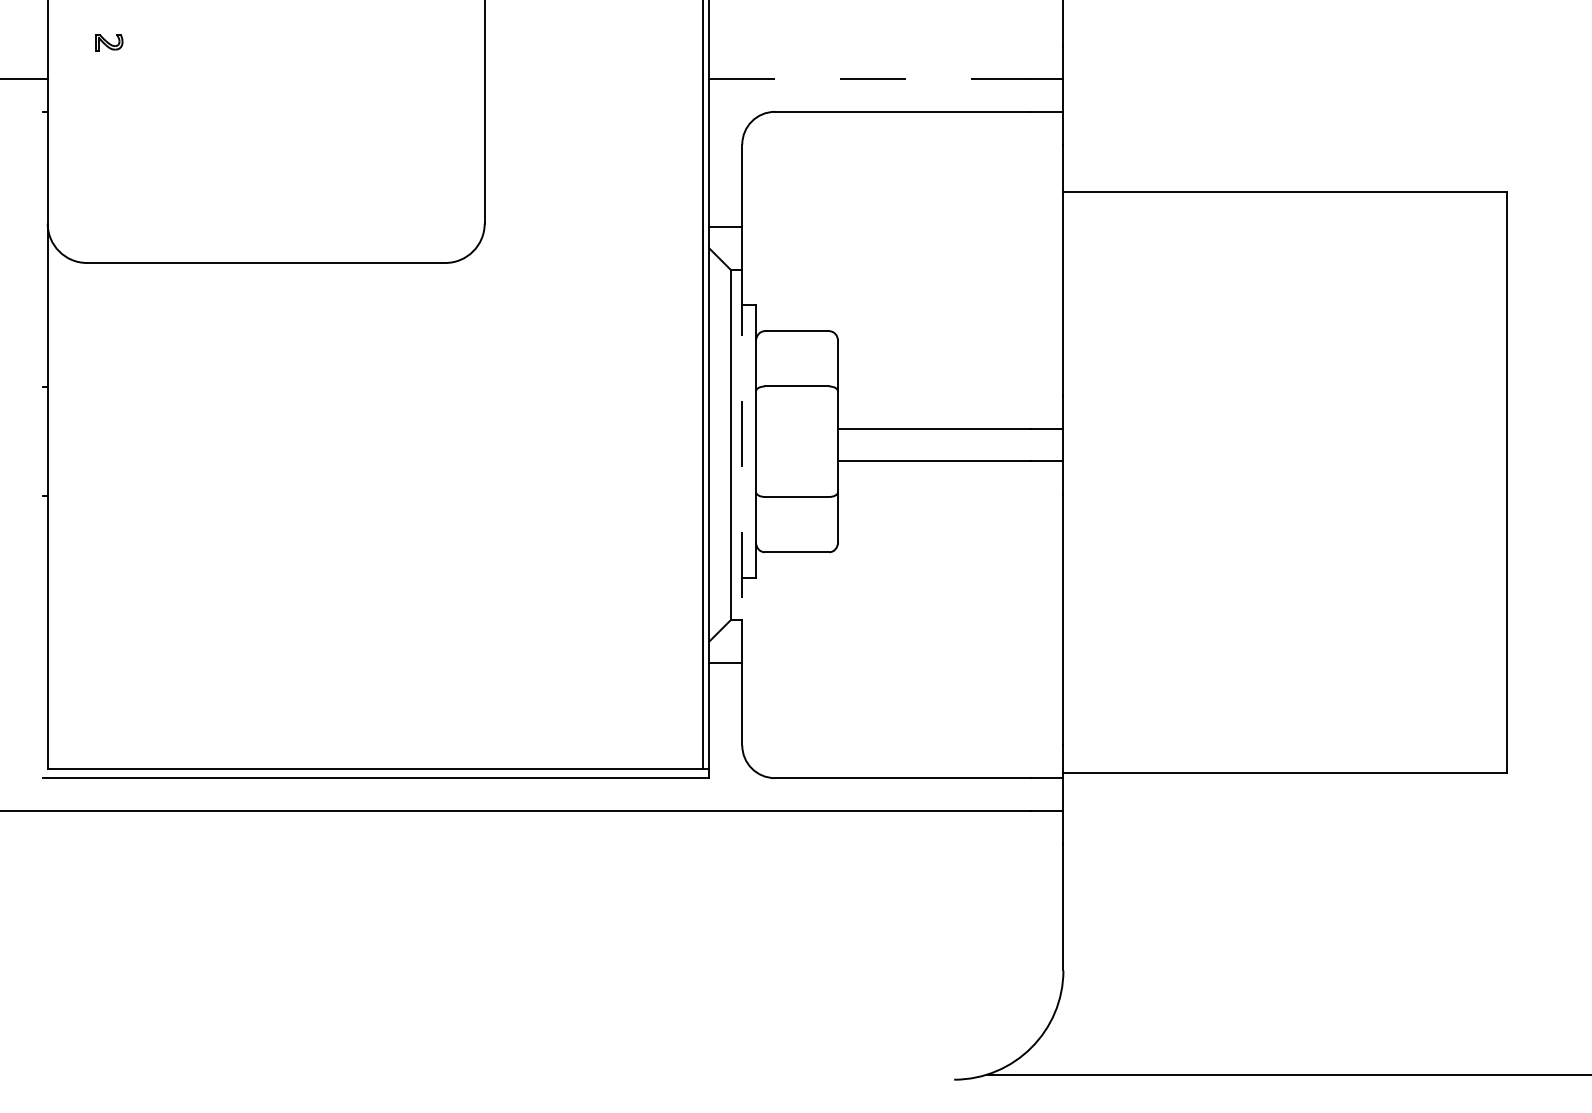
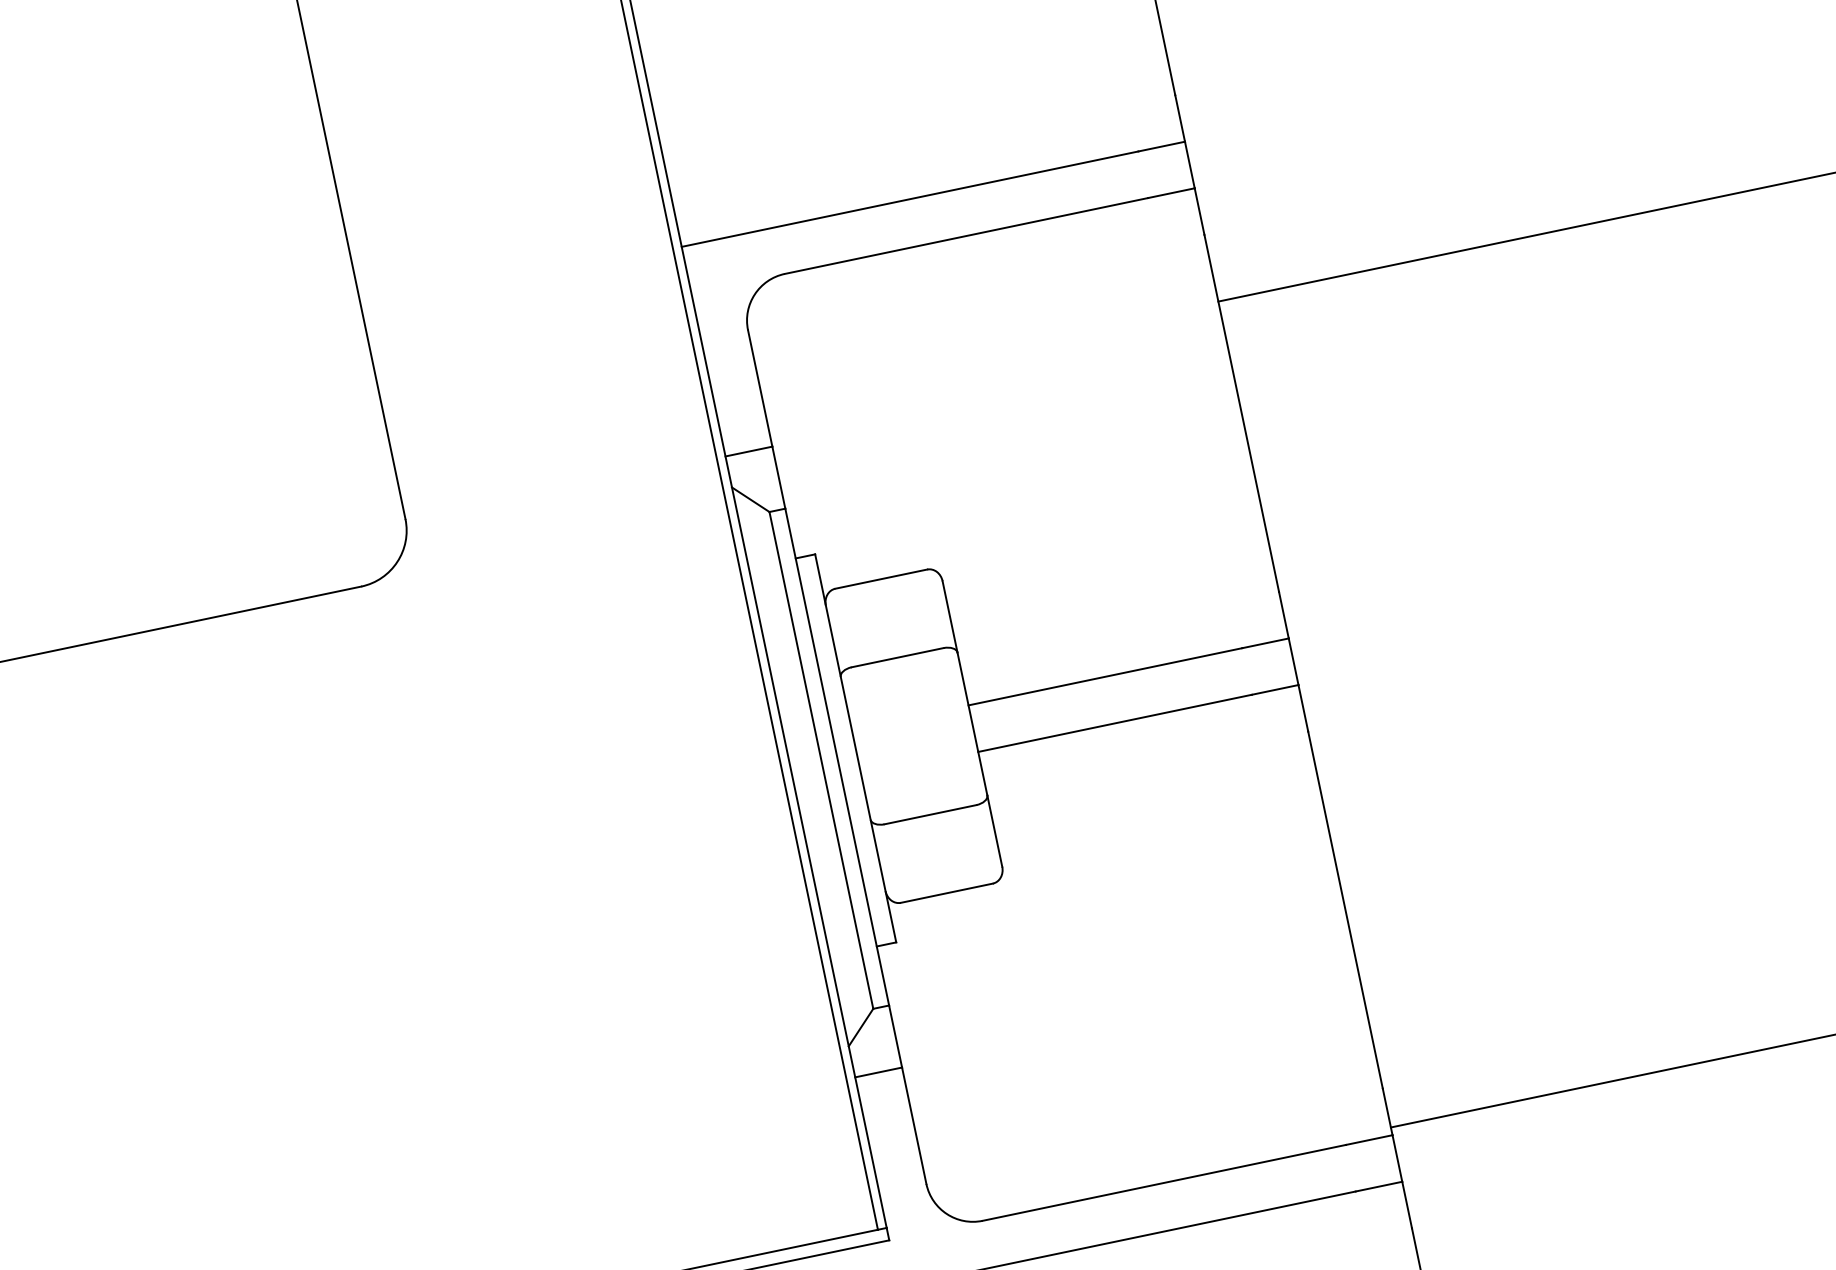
line: (869, 79) -> (909, 199), dashed -> solid
line: (742, 445) -> (837, 757), dashed -> solid

